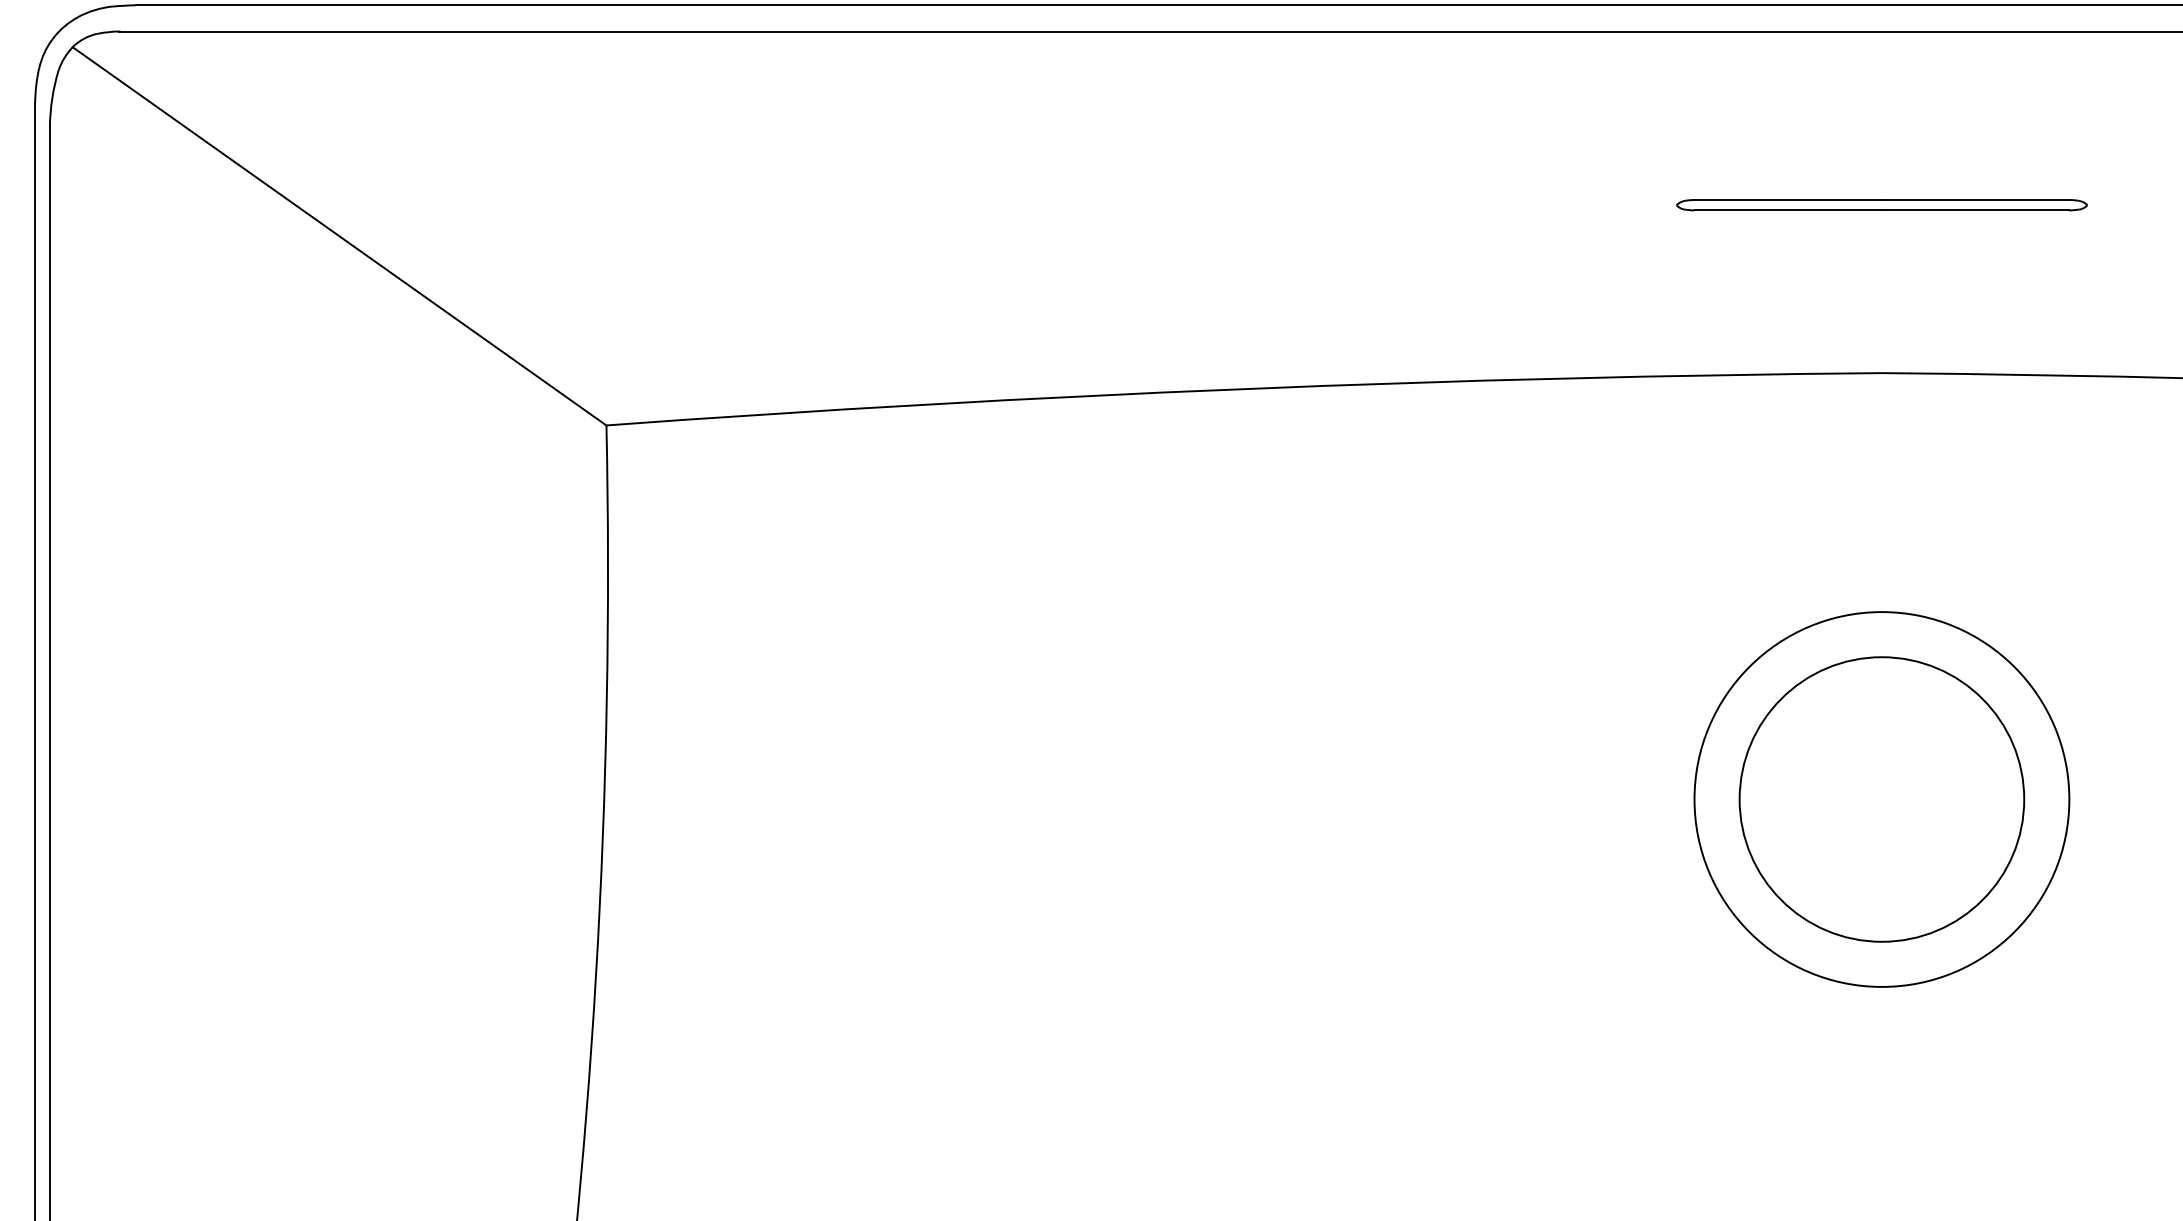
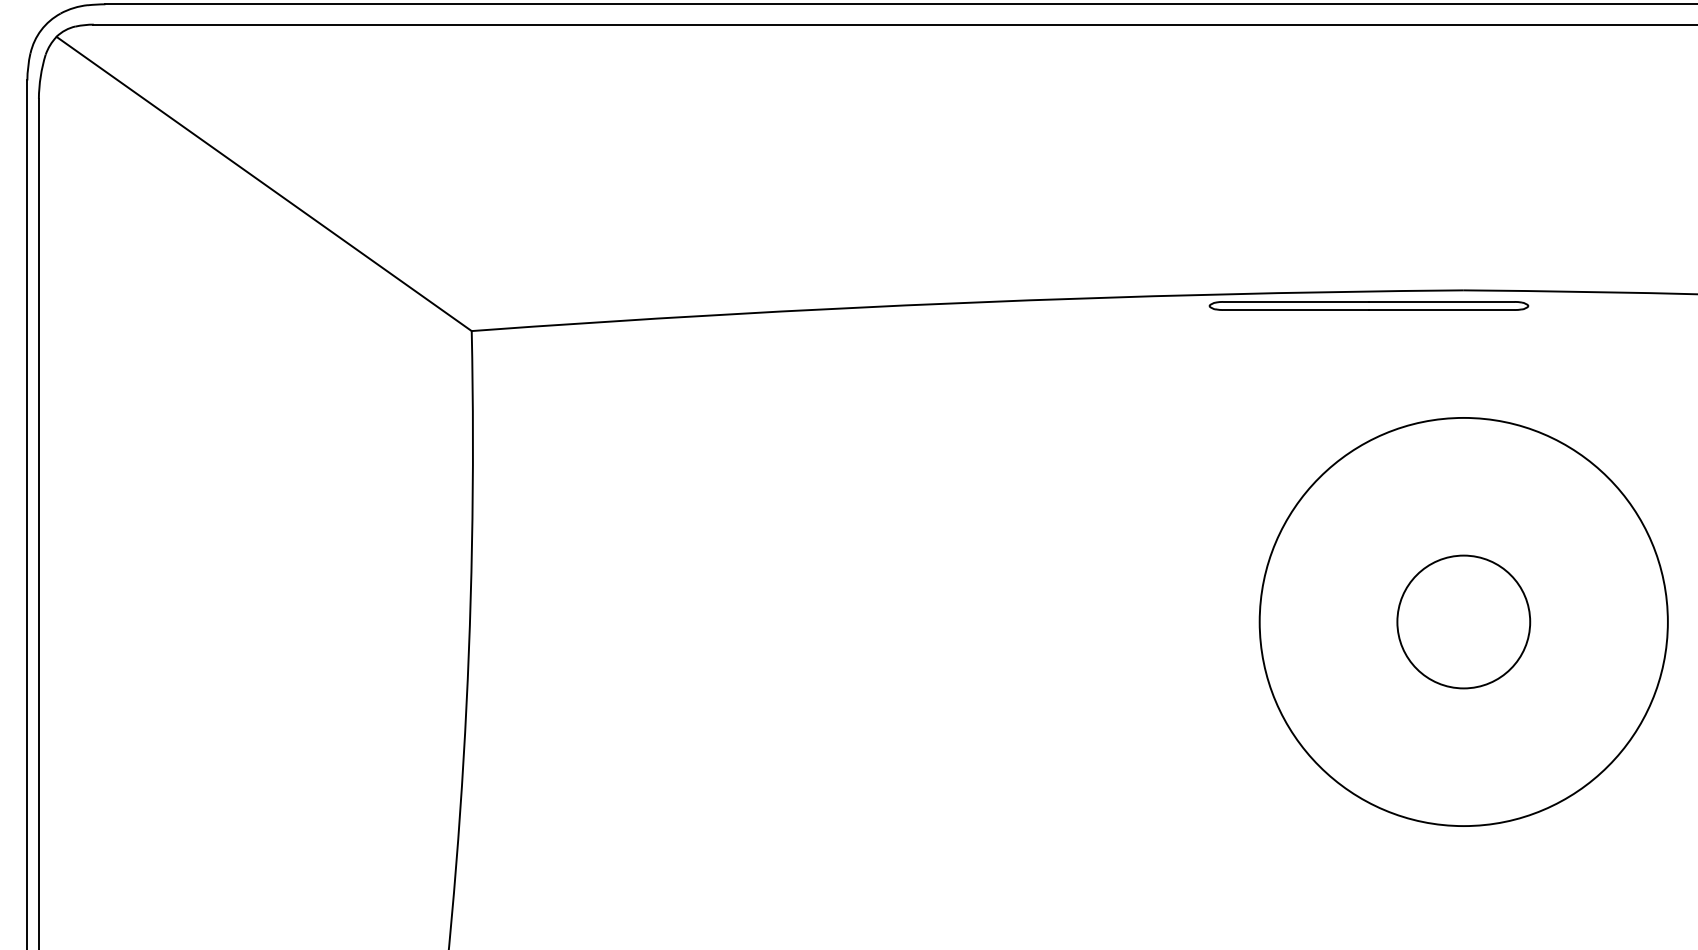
part: (1881, 205) -> (1368, 306), moved
circle: (1881, 799) -> (1463, 622), size x0.6
circle: (1881, 799) -> (1463, 622), size x1.4

